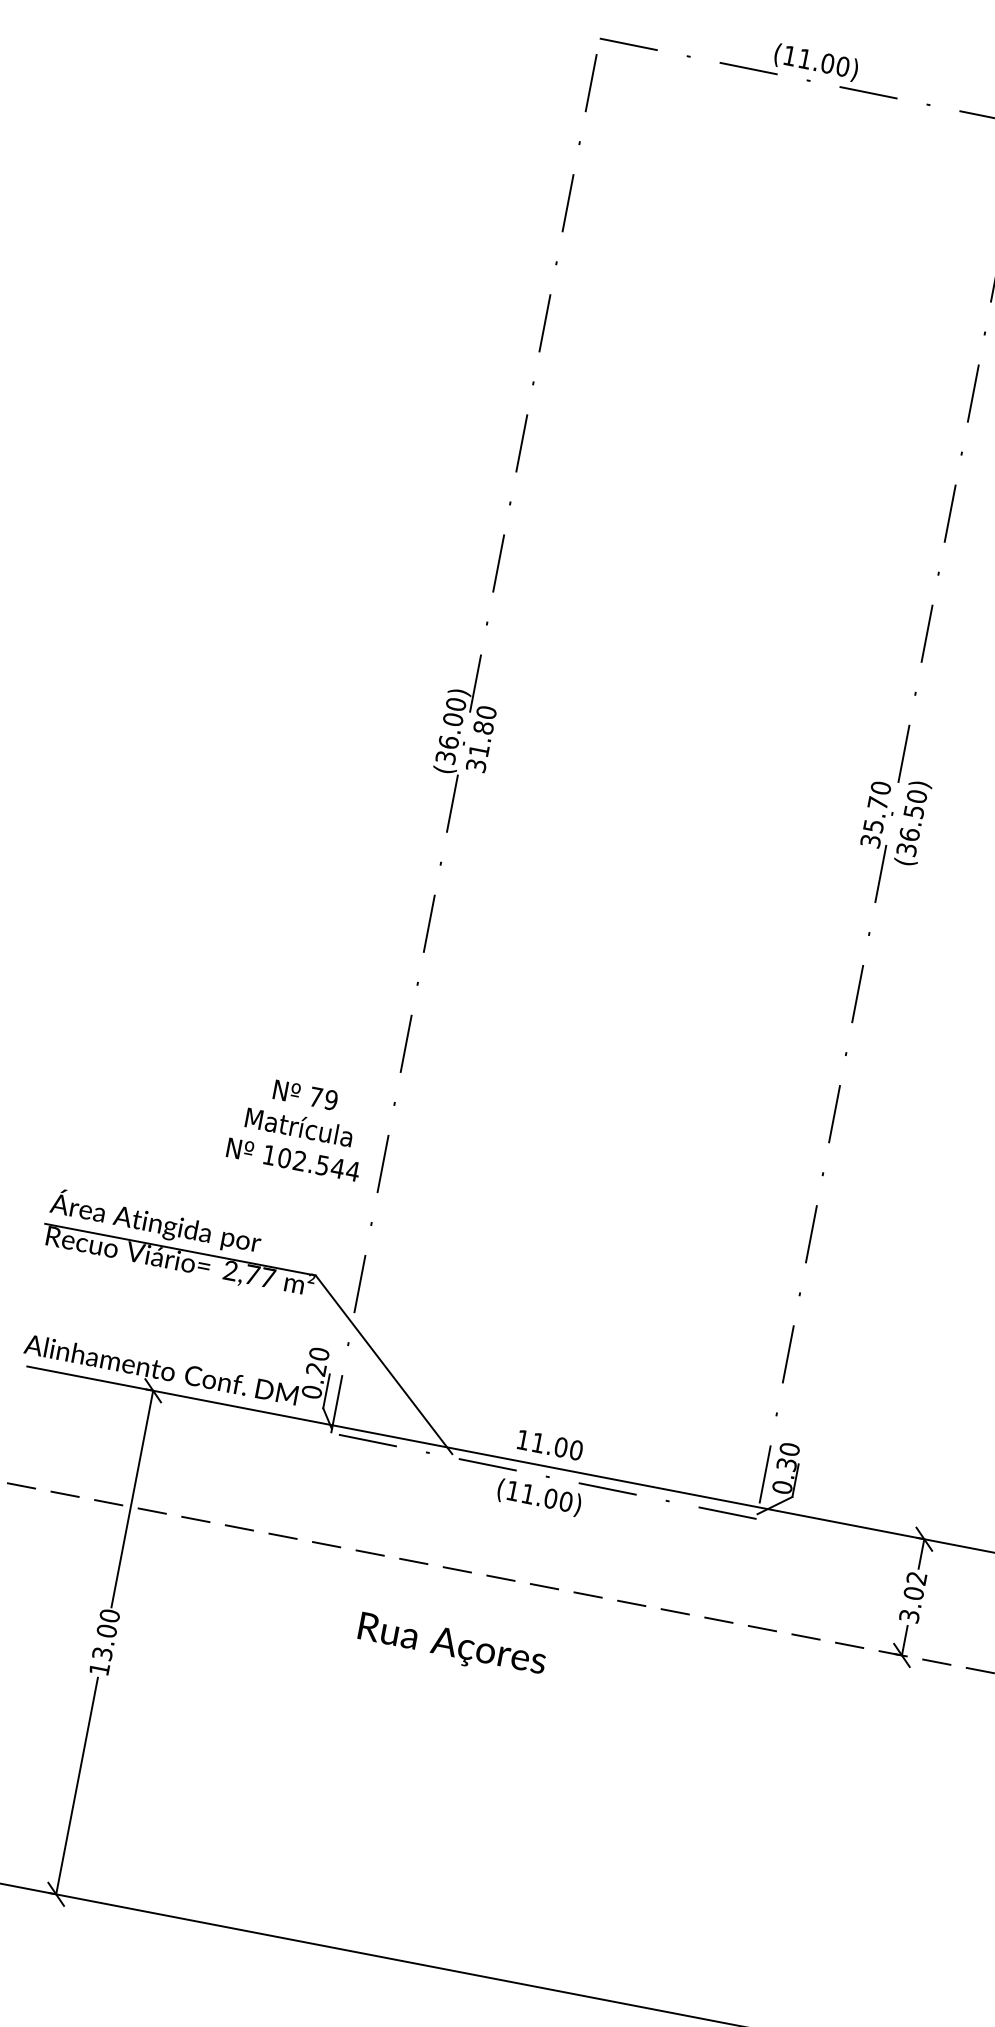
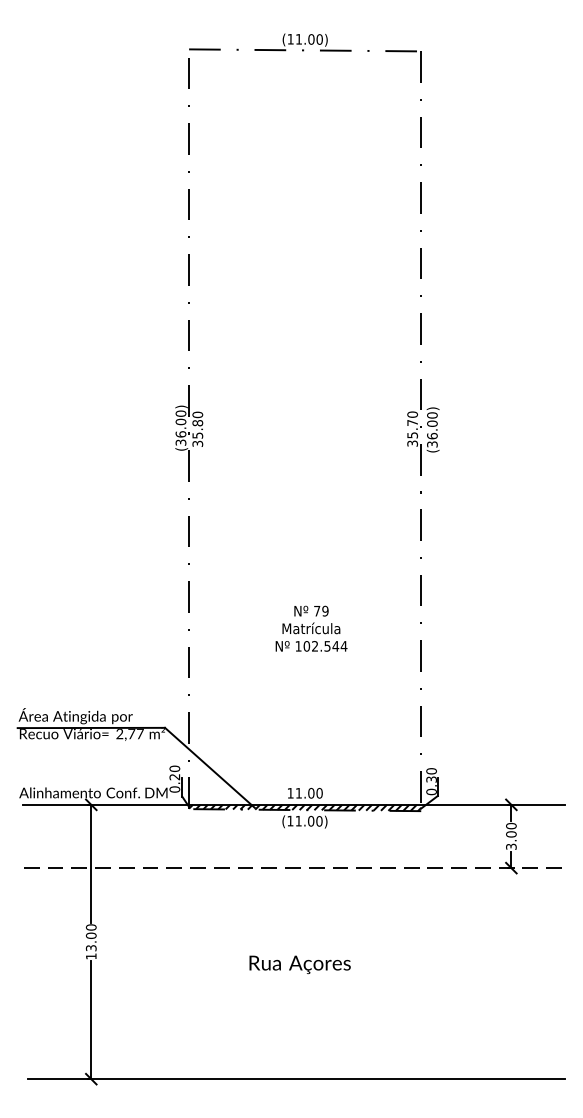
text: (478, 750) -> (197, 435), 31.80 -> 35.80
text: (914, 811) -> (432, 423), (36.50) -> (36.00)
text: (299, 1127) -> (311, 628), moved
hatch: (545, 1471) -> (305, 807), added
text: (917, 1577) -> (511, 825), 3.02 -> 3.00
text: (451, 1645) -> (299, 964), moved

